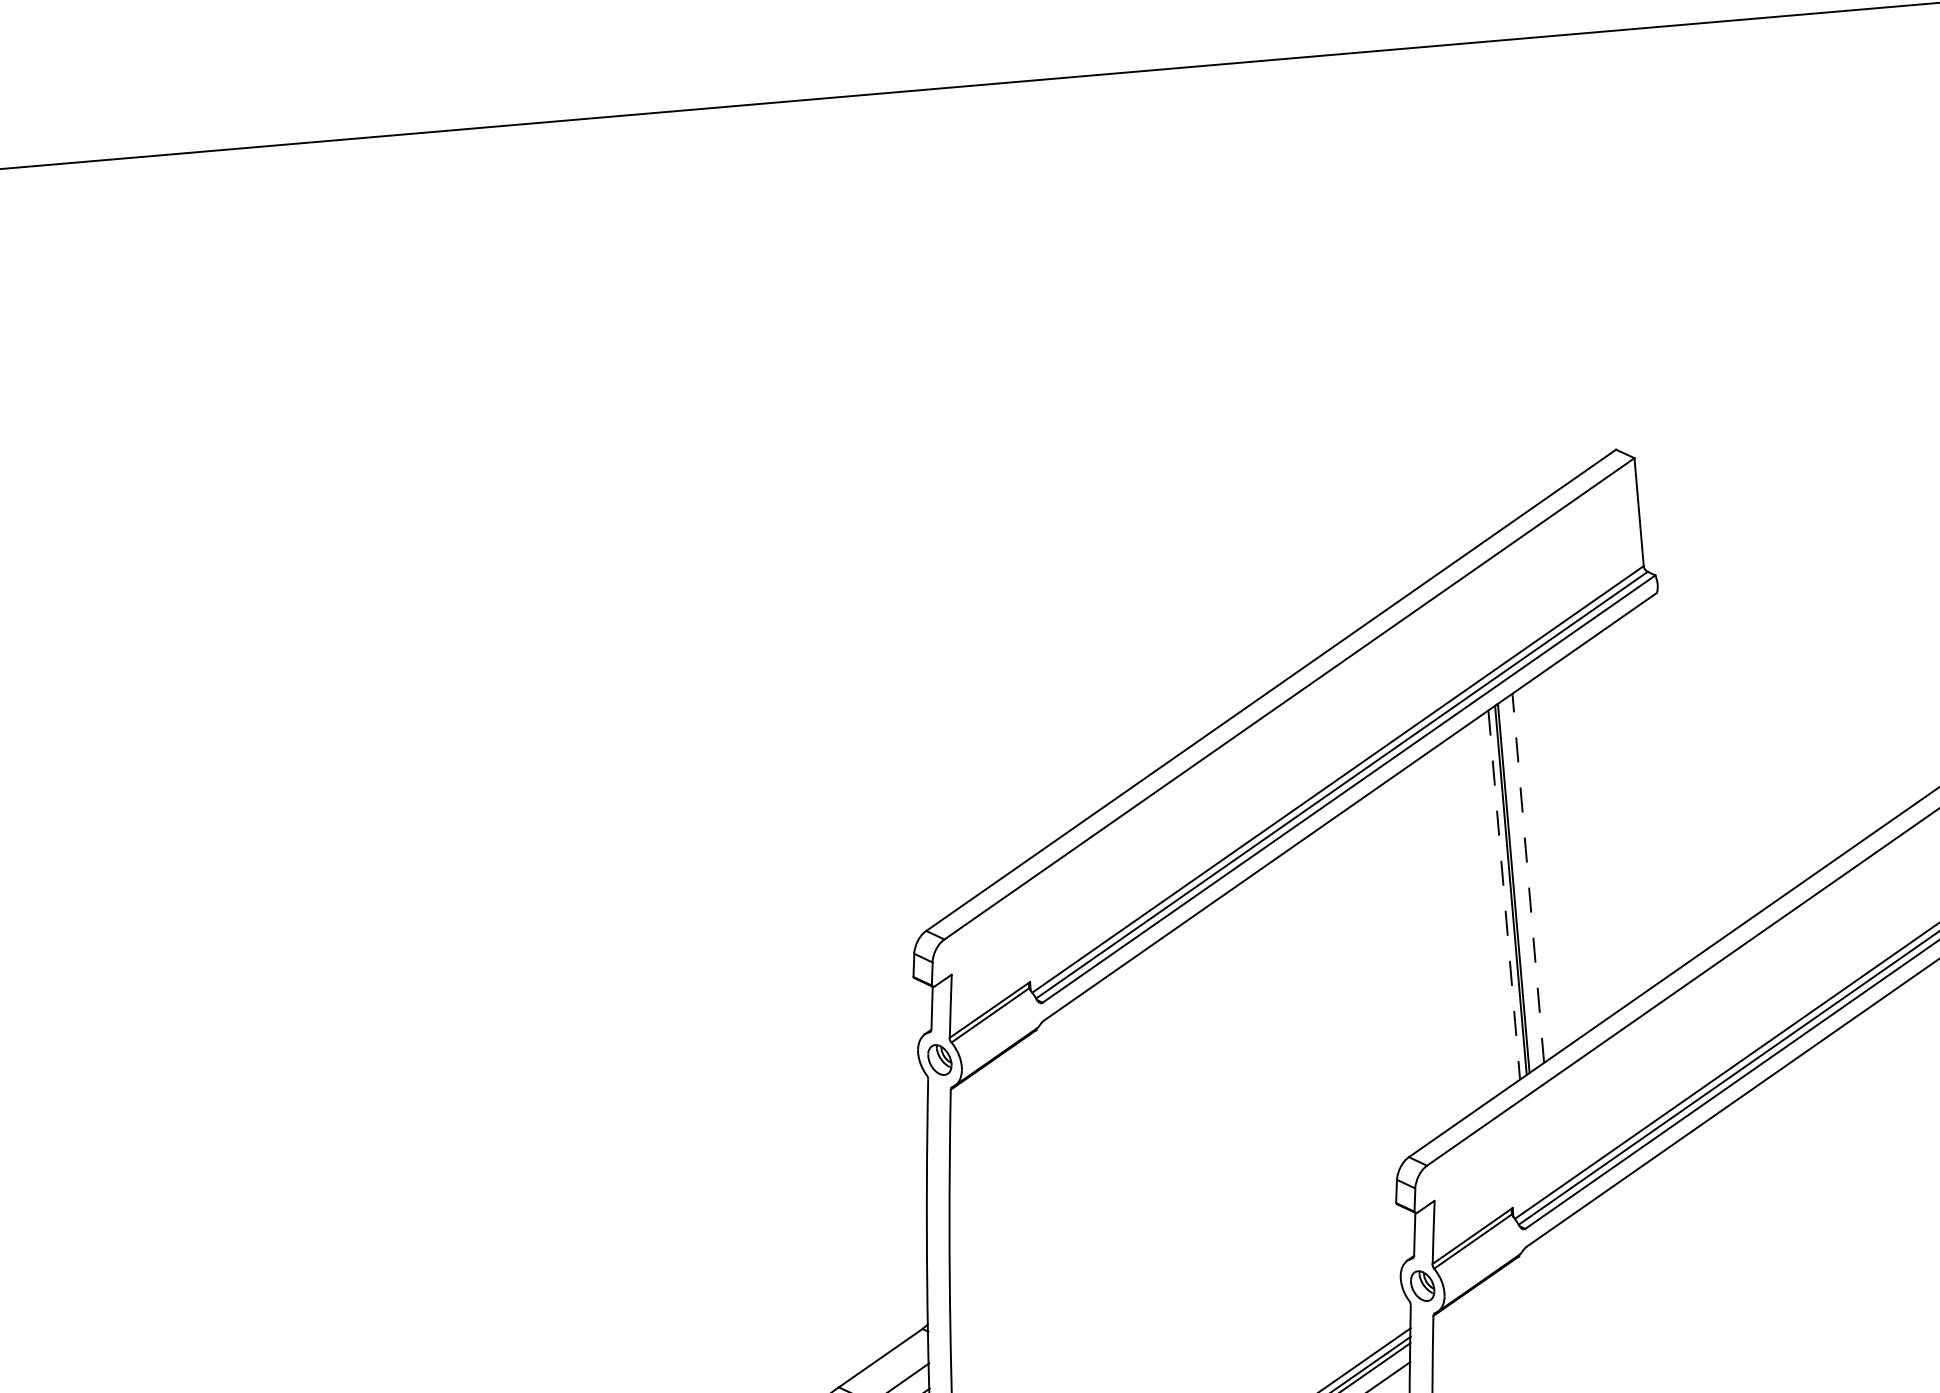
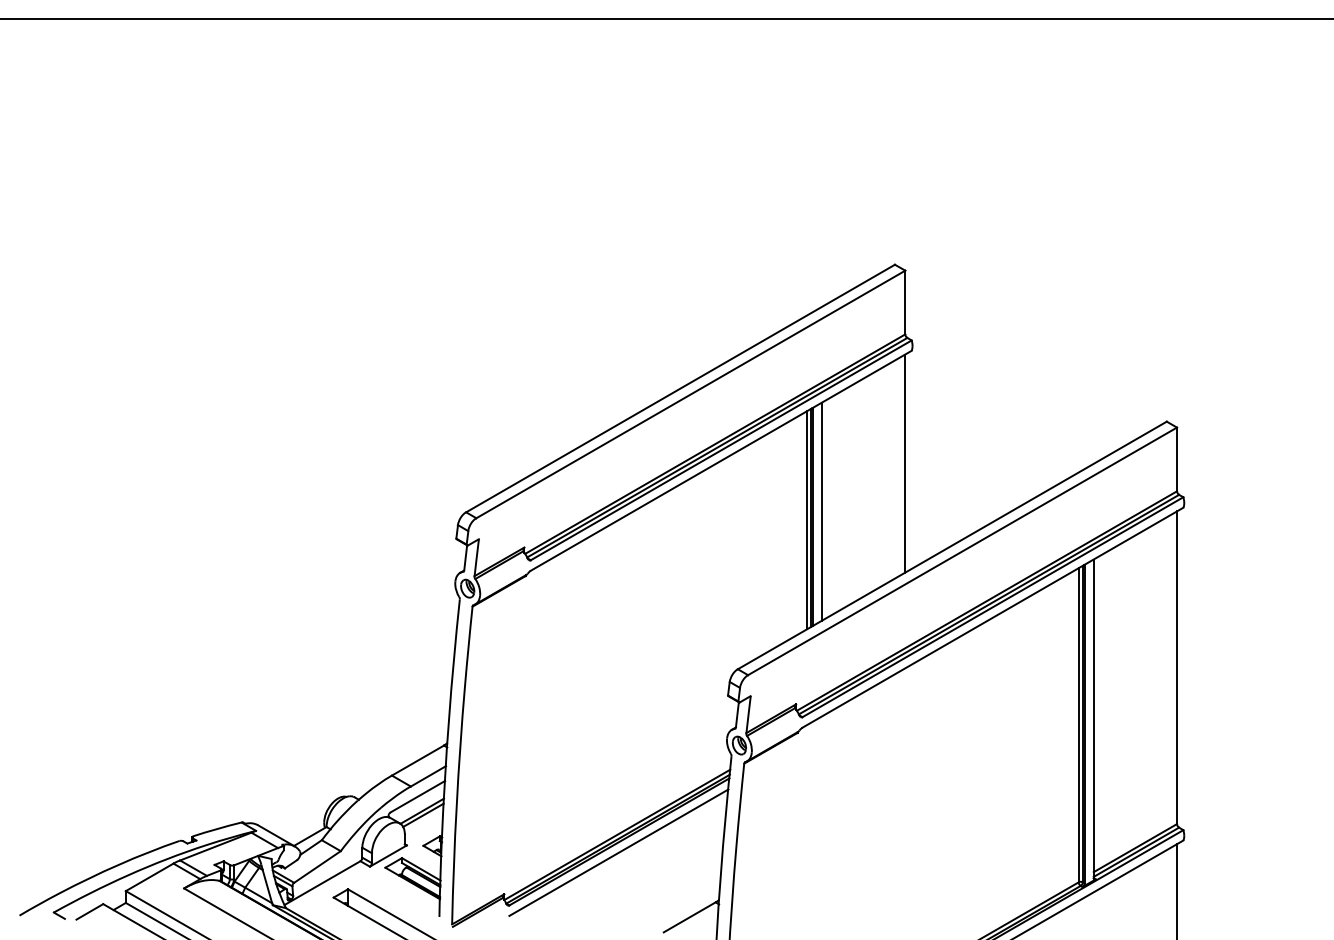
line: (1662, 784) -> (905, 463), added
line: (1527, 879) -> (821, 512), dashed -> solid
line: (1503, 895) -> (806, 520), dashed -> solid

